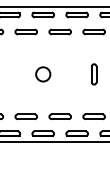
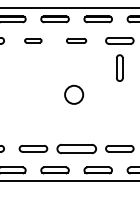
part: (25, 31) -> (32, 40), size x0.6
part: (59, 31) -> (75, 40), size x0.7
circle: (43, 74) -> (74, 94), moved
part: (94, 74) -> (120, 68), moved
part: (59, 116) -> (75, 148), size x1.4

